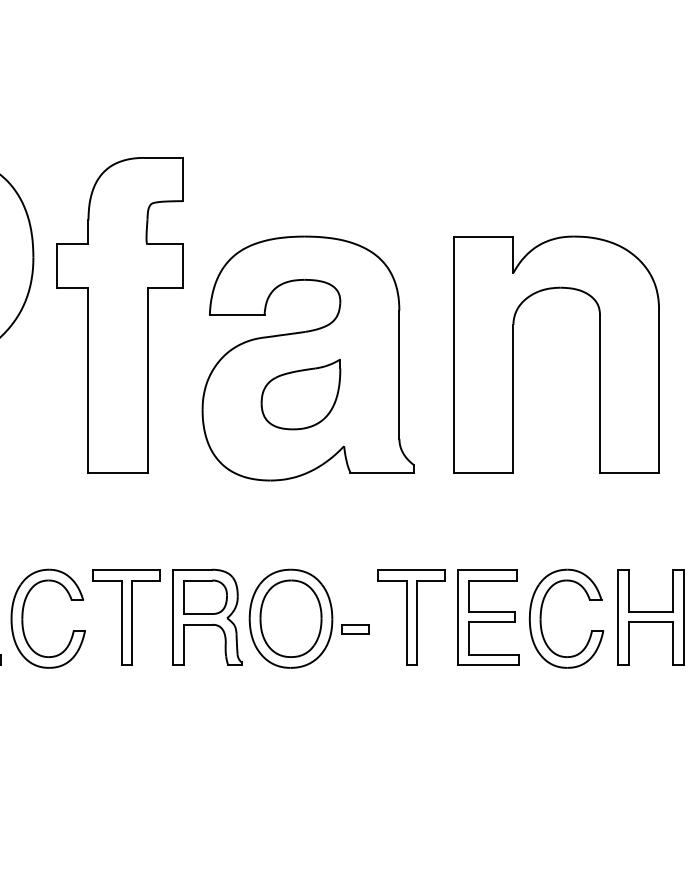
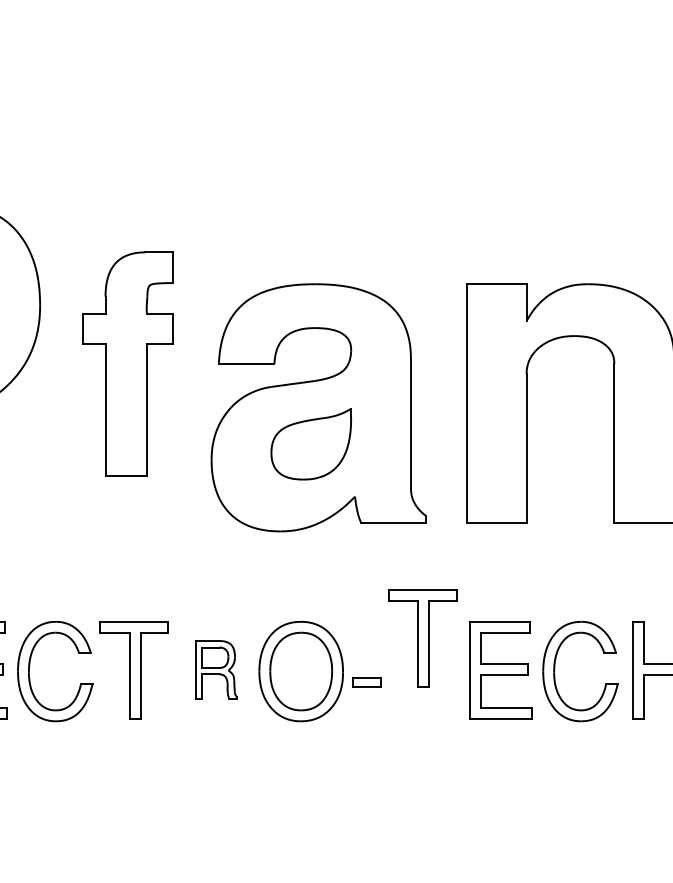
part: (119, 315) -> (127, 364), size x0.7
part: (207, 616) -> (216, 669), size x0.6
part: (411, 617) -> (423, 638), moved

